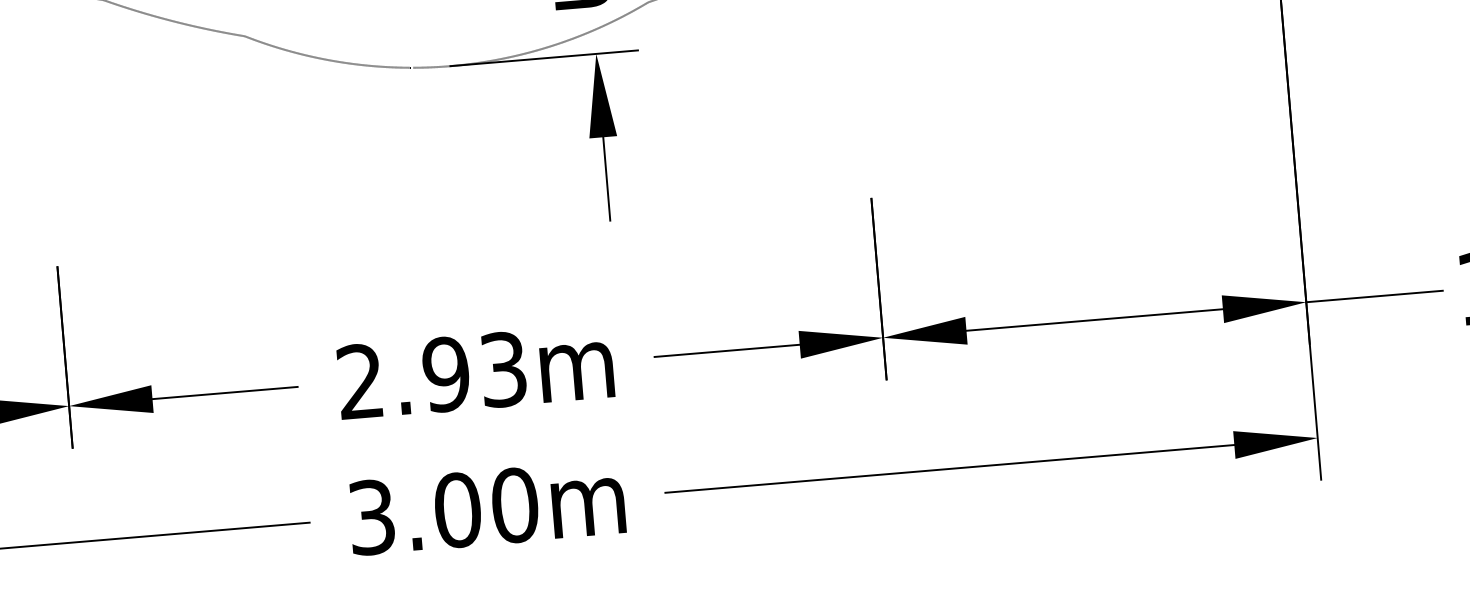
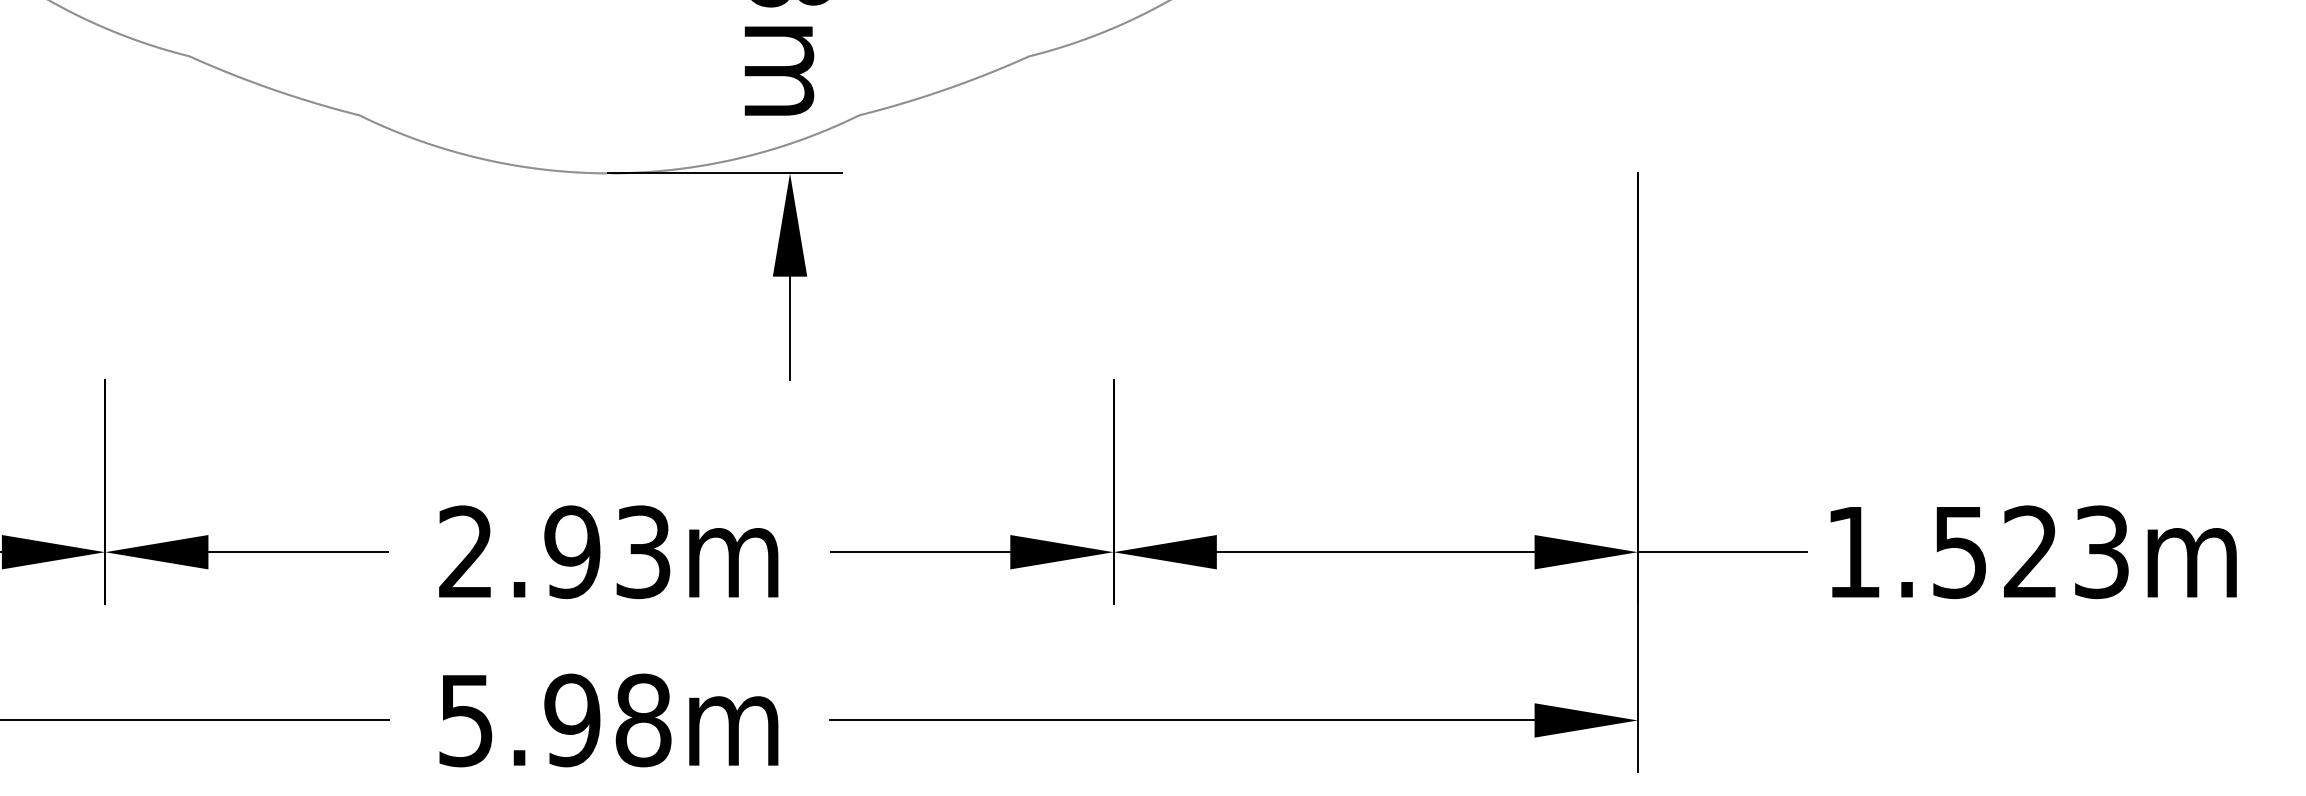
text: (444, 511) -> (555, 720), 3.00m -> 5.98m

